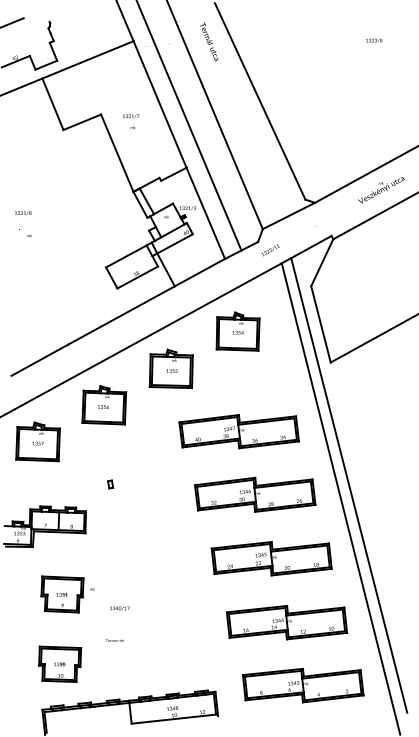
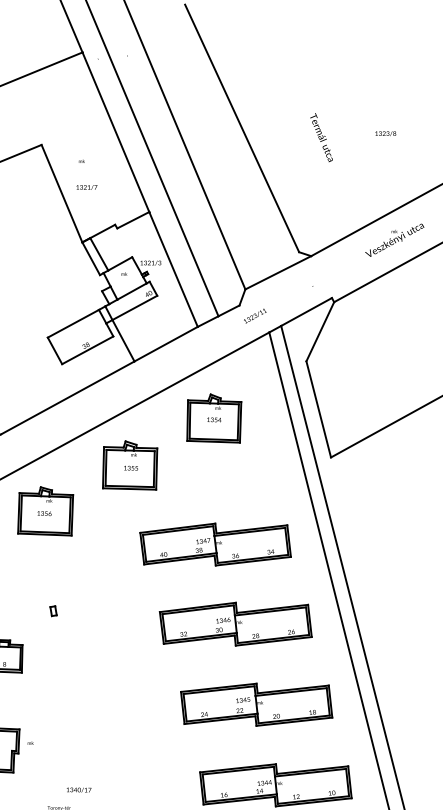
text: (374, 40) -> (386, 133), moved
text: (209, 41) -> (321, 137), moved
text: (131, 116) -> (87, 187), moved
text: (119, 608) -> (78, 790), moved

